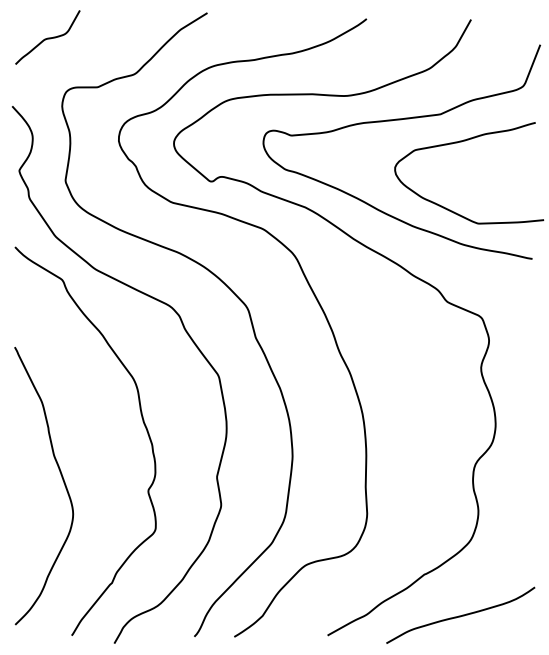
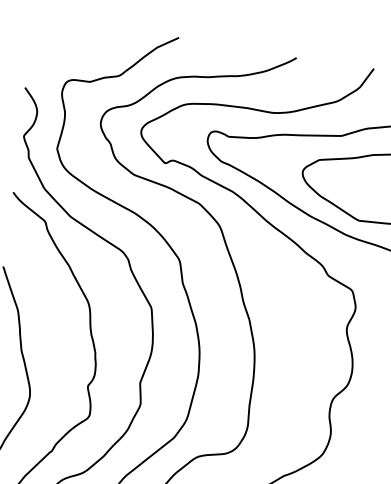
curve: (47, 37) -> (58, 40), removed

